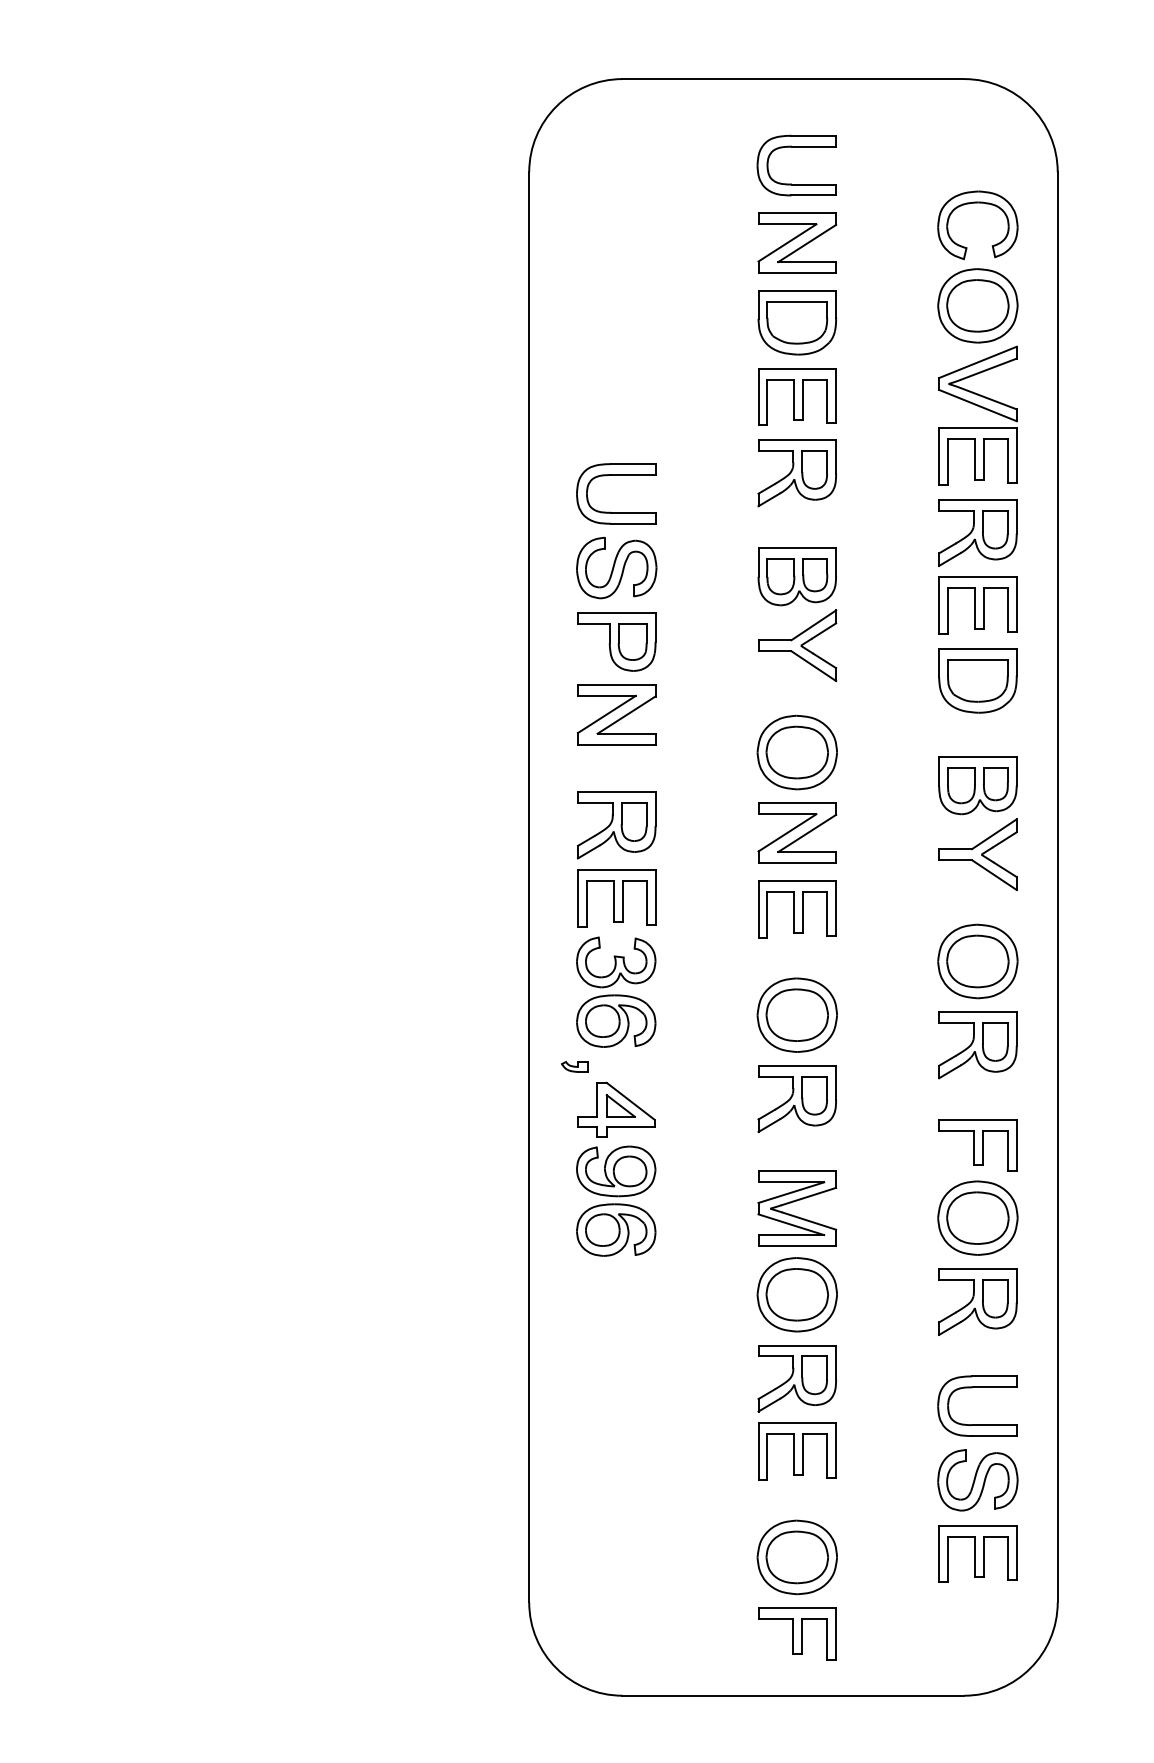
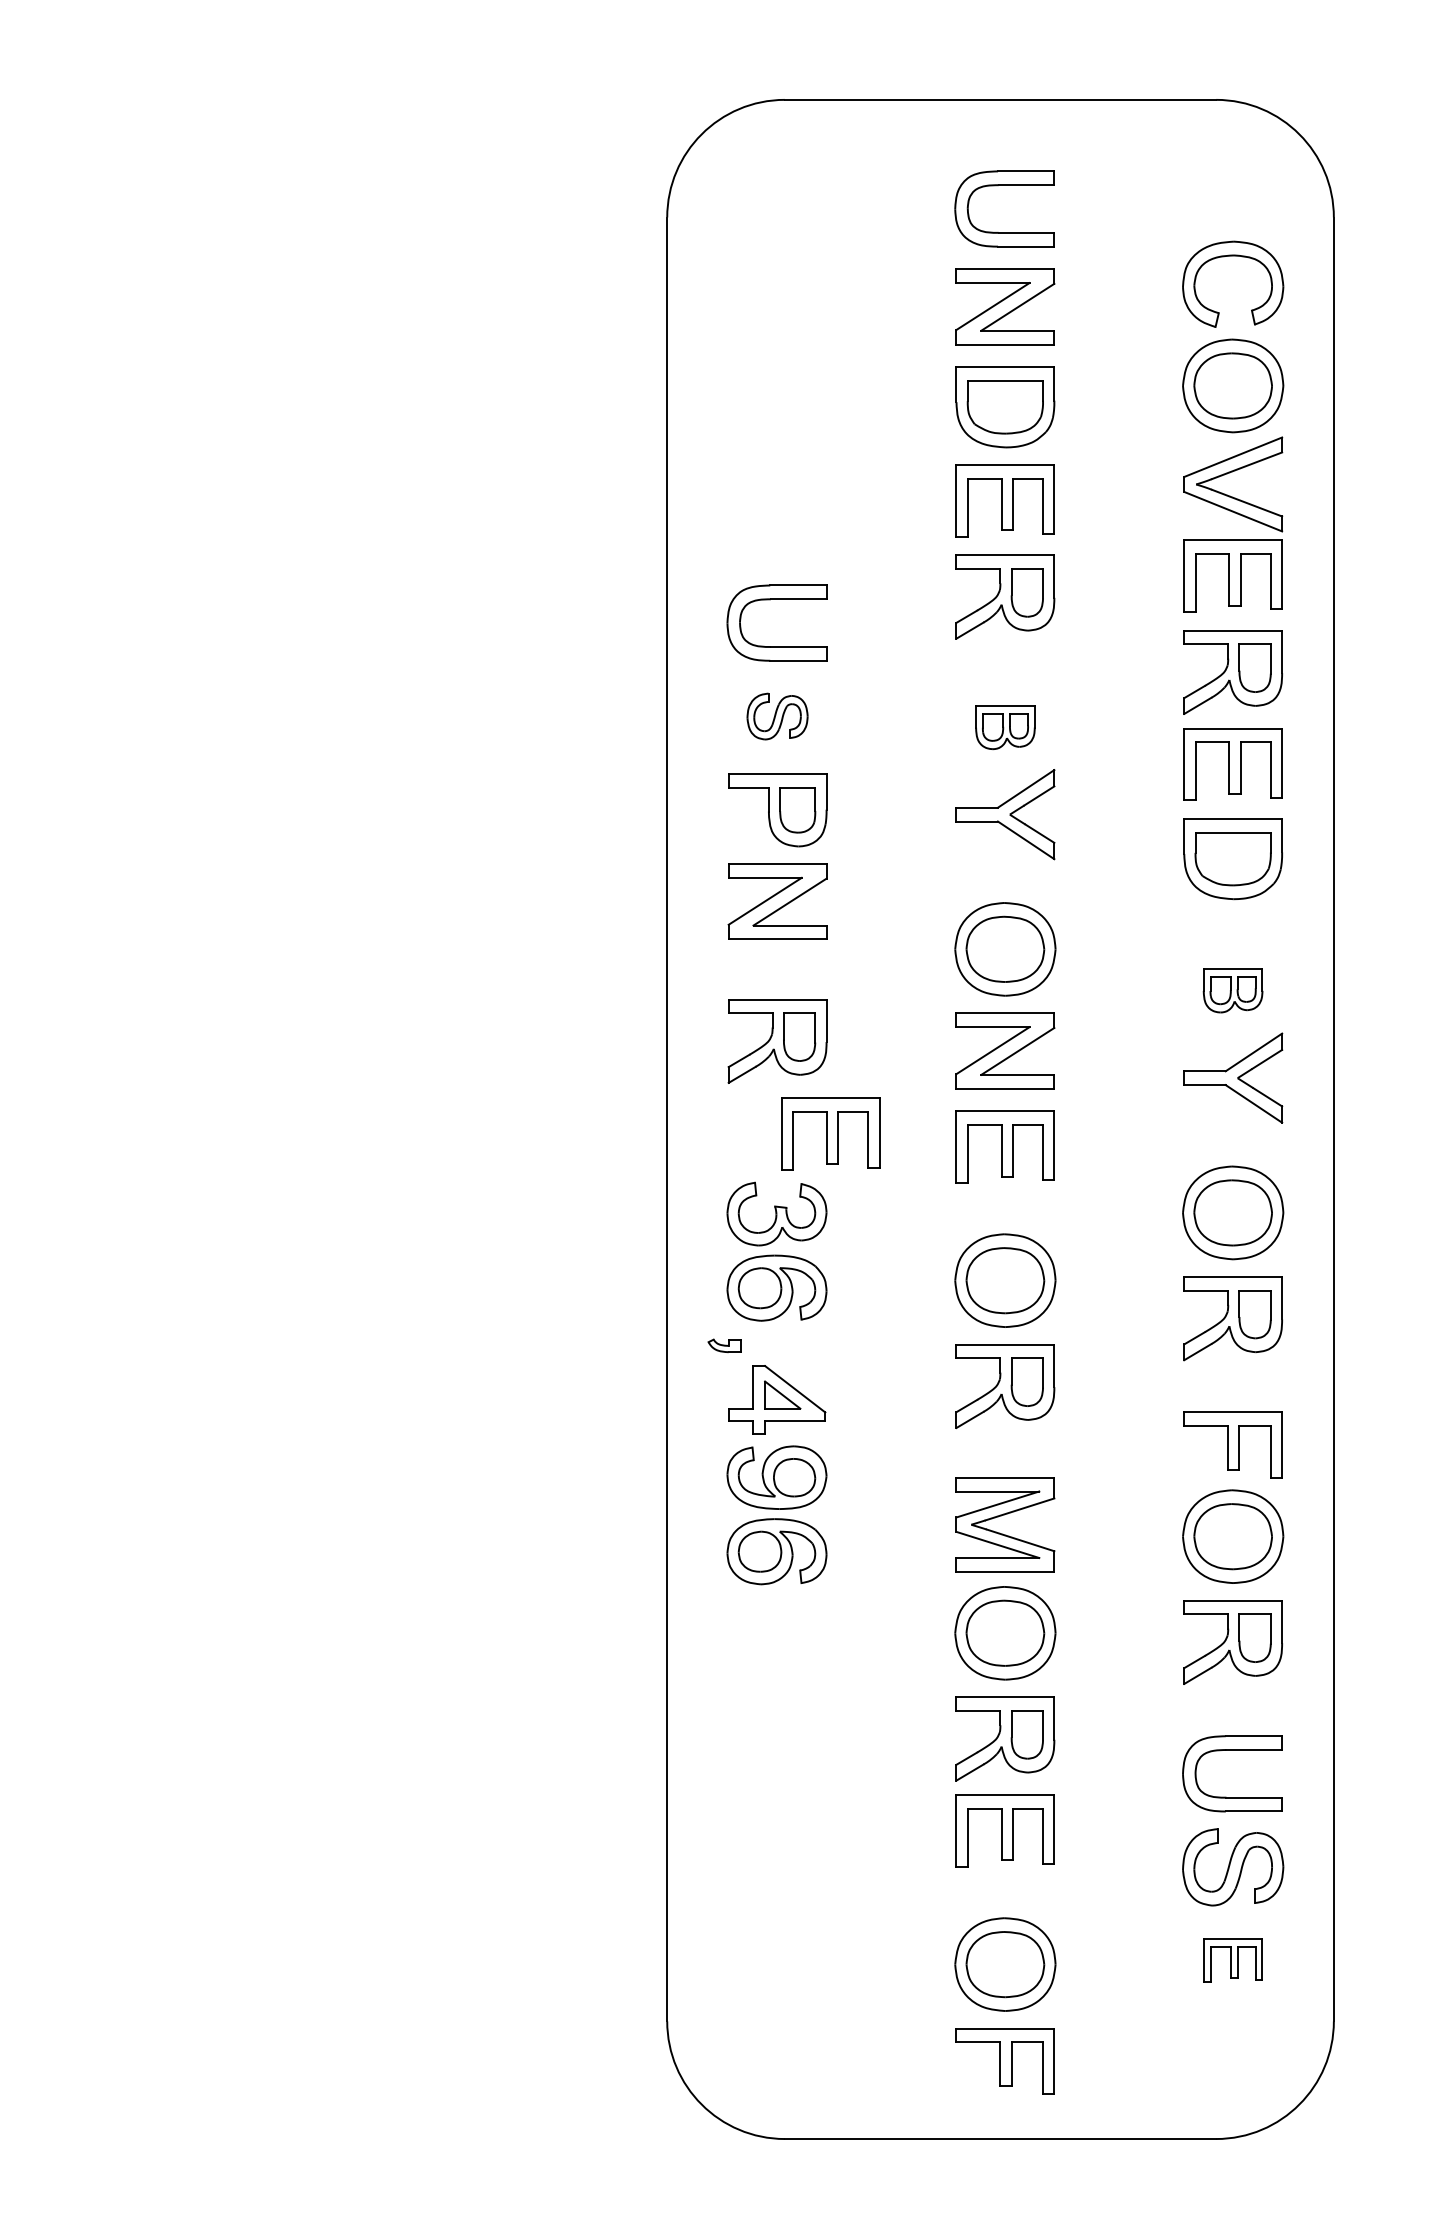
part: (616, 567) -> (777, 716), size x0.6
part: (797, 576) -> (1005, 727), size x0.6
part: (977, 785) -> (1232, 990), size x0.6
part: (616, 897) -> (830, 1133), moved
part: (977, 1553) -> (1232, 1959), size x0.6

